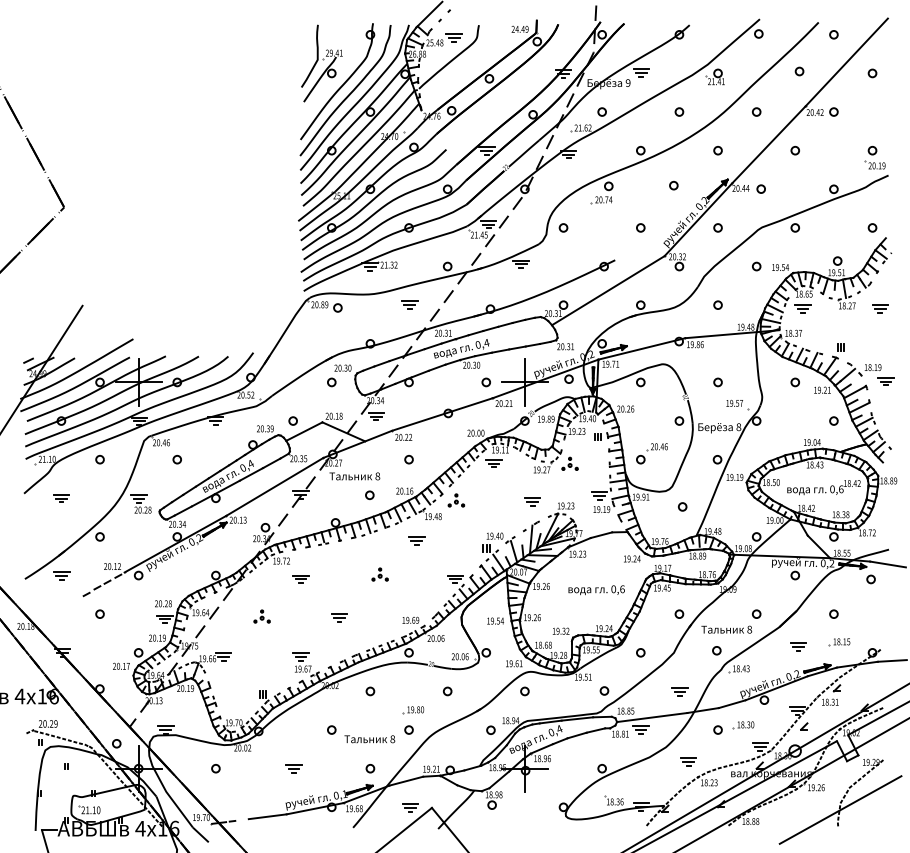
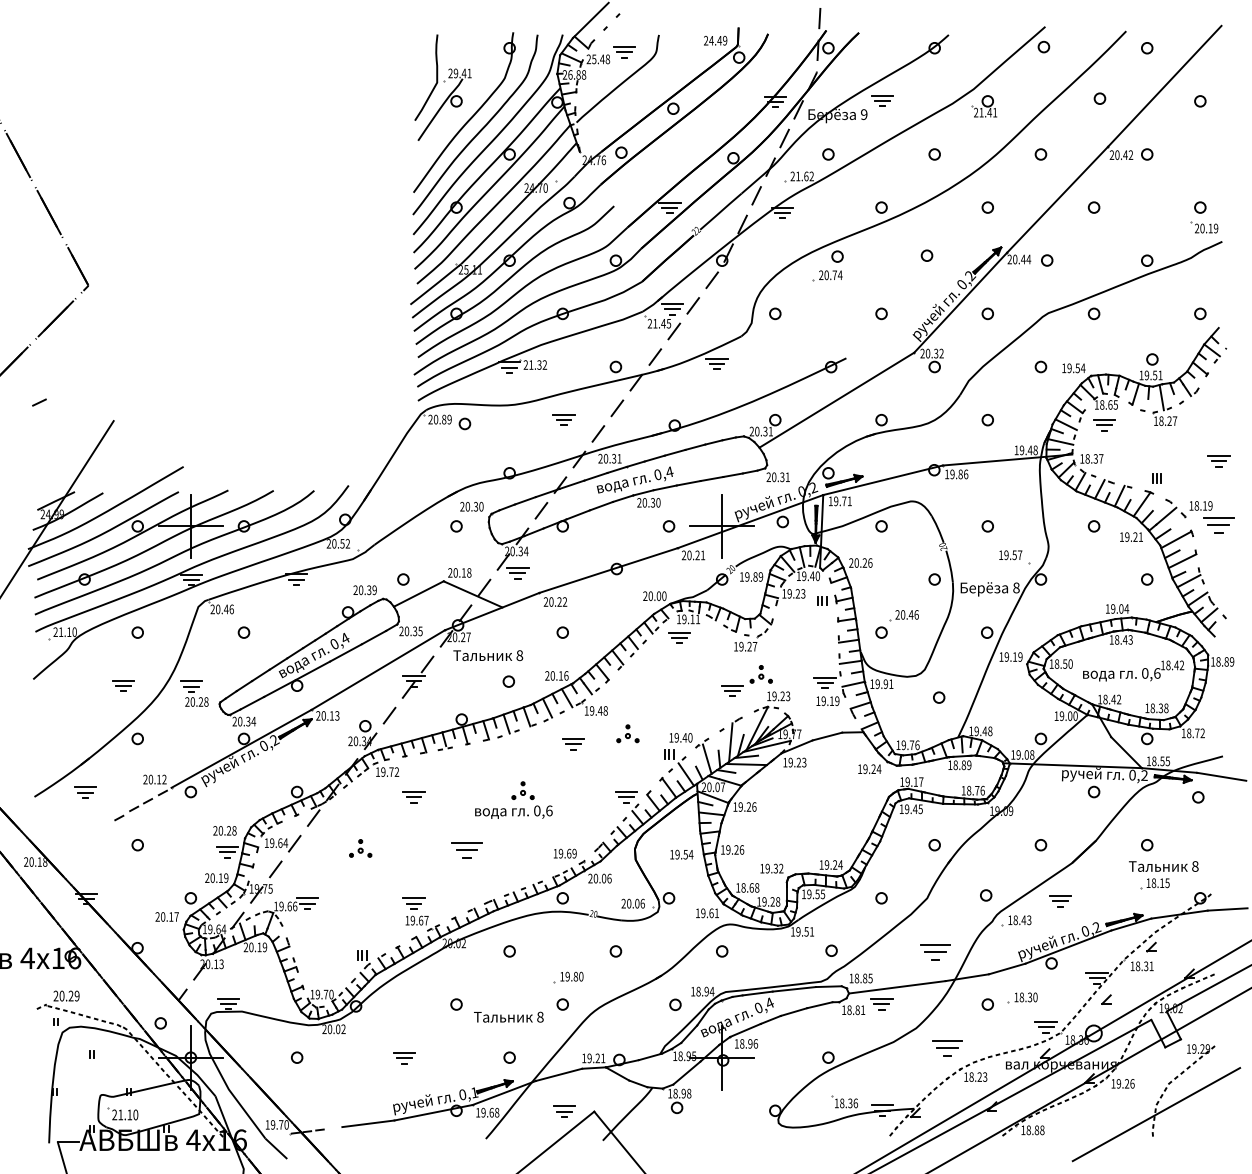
part: (879, 309) -> (1218, 461), moved
line: (28, 360) -> (39, 402), moved
part: (885, 381) -> (1218, 525), size x1.4
part: (569, 463) -> (760, 674), moved
part: (61, 498) -> (123, 685), moved
part: (456, 500) -> (627, 733), moved
text: (596, 589) -> (513, 811), moved
part: (339, 618) -> (467, 850), size x1.4
text: (726, 629) -> (1163, 866), moved
part: (798, 647) -> (1060, 901), moved
part: (680, 692) -> (935, 952), size x1.4
part: (688, 762) -> (947, 1048), size x1.4

